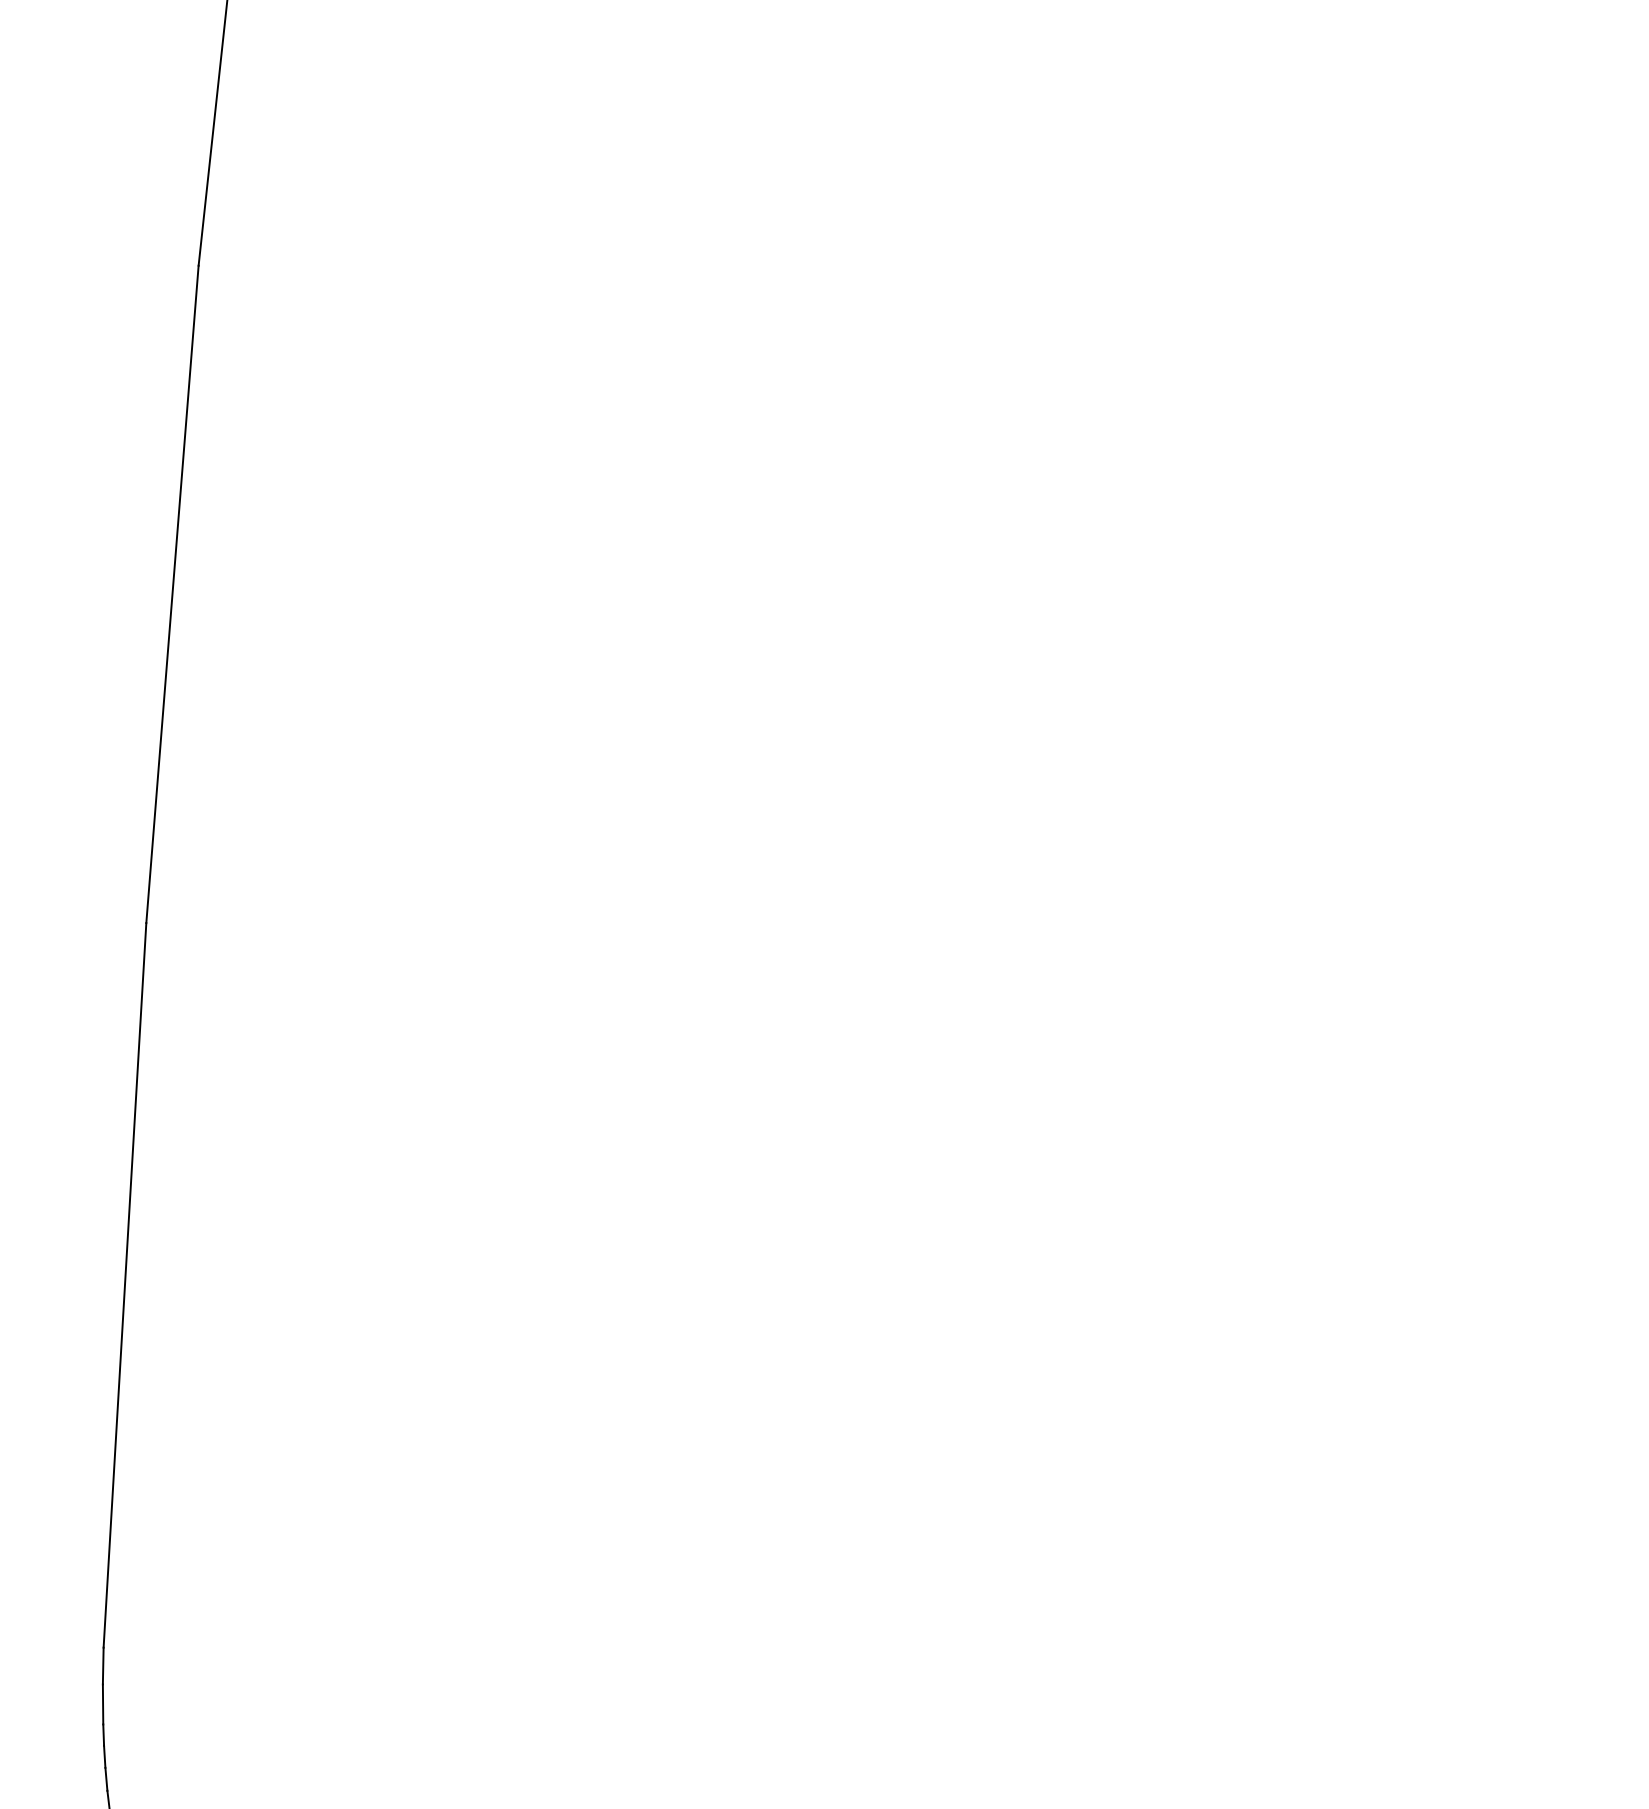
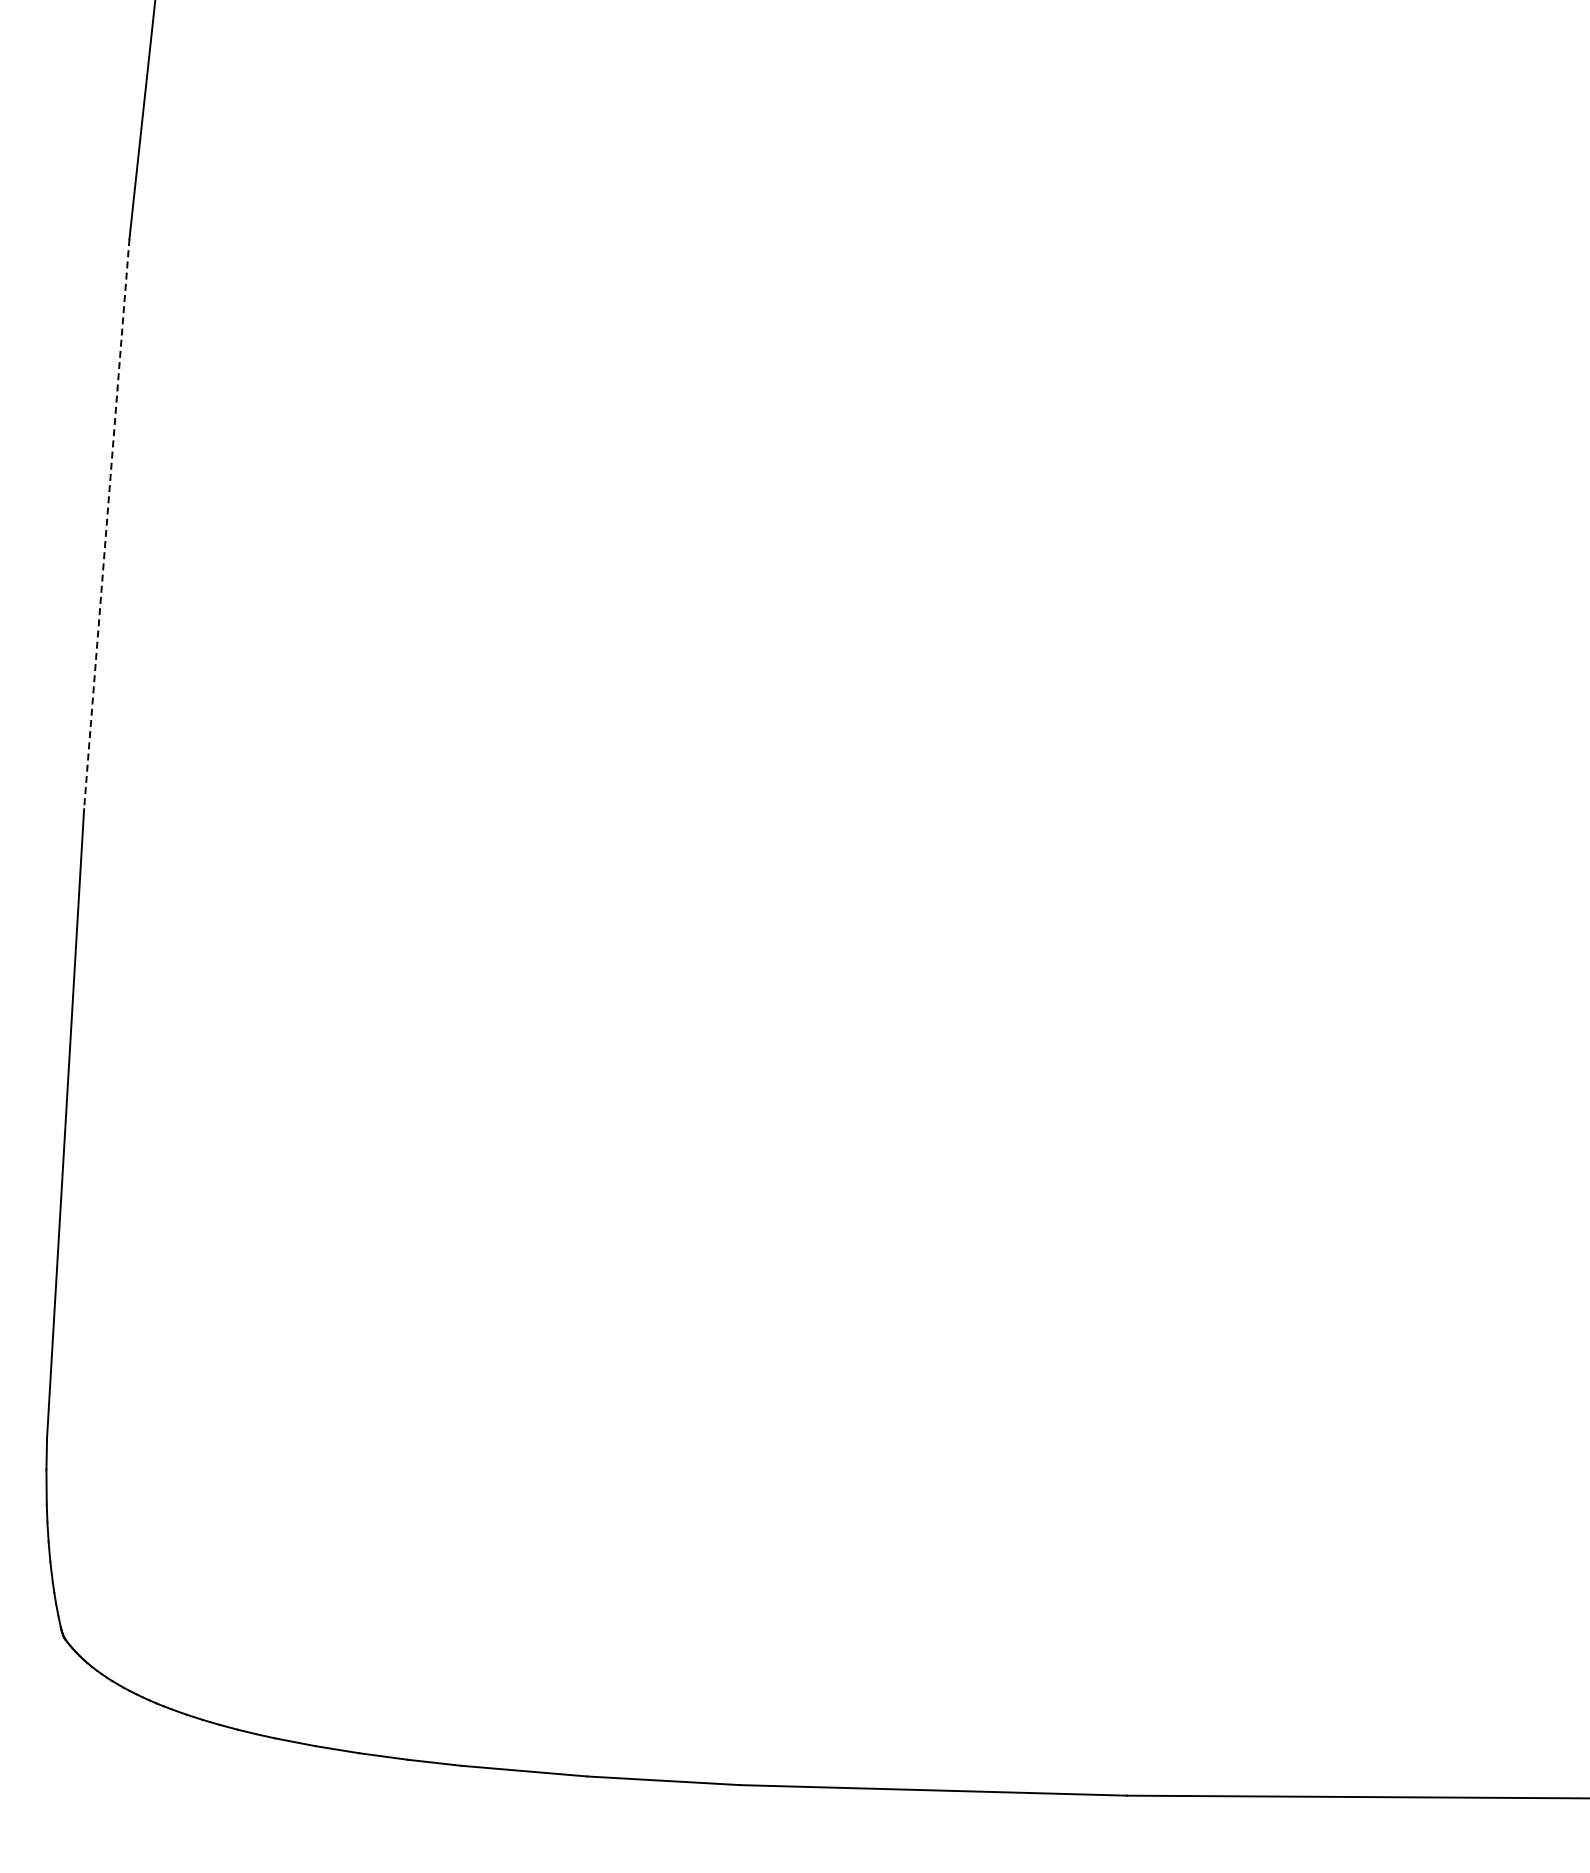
line: (172, 594) -> (106, 524), solid -> dashed

